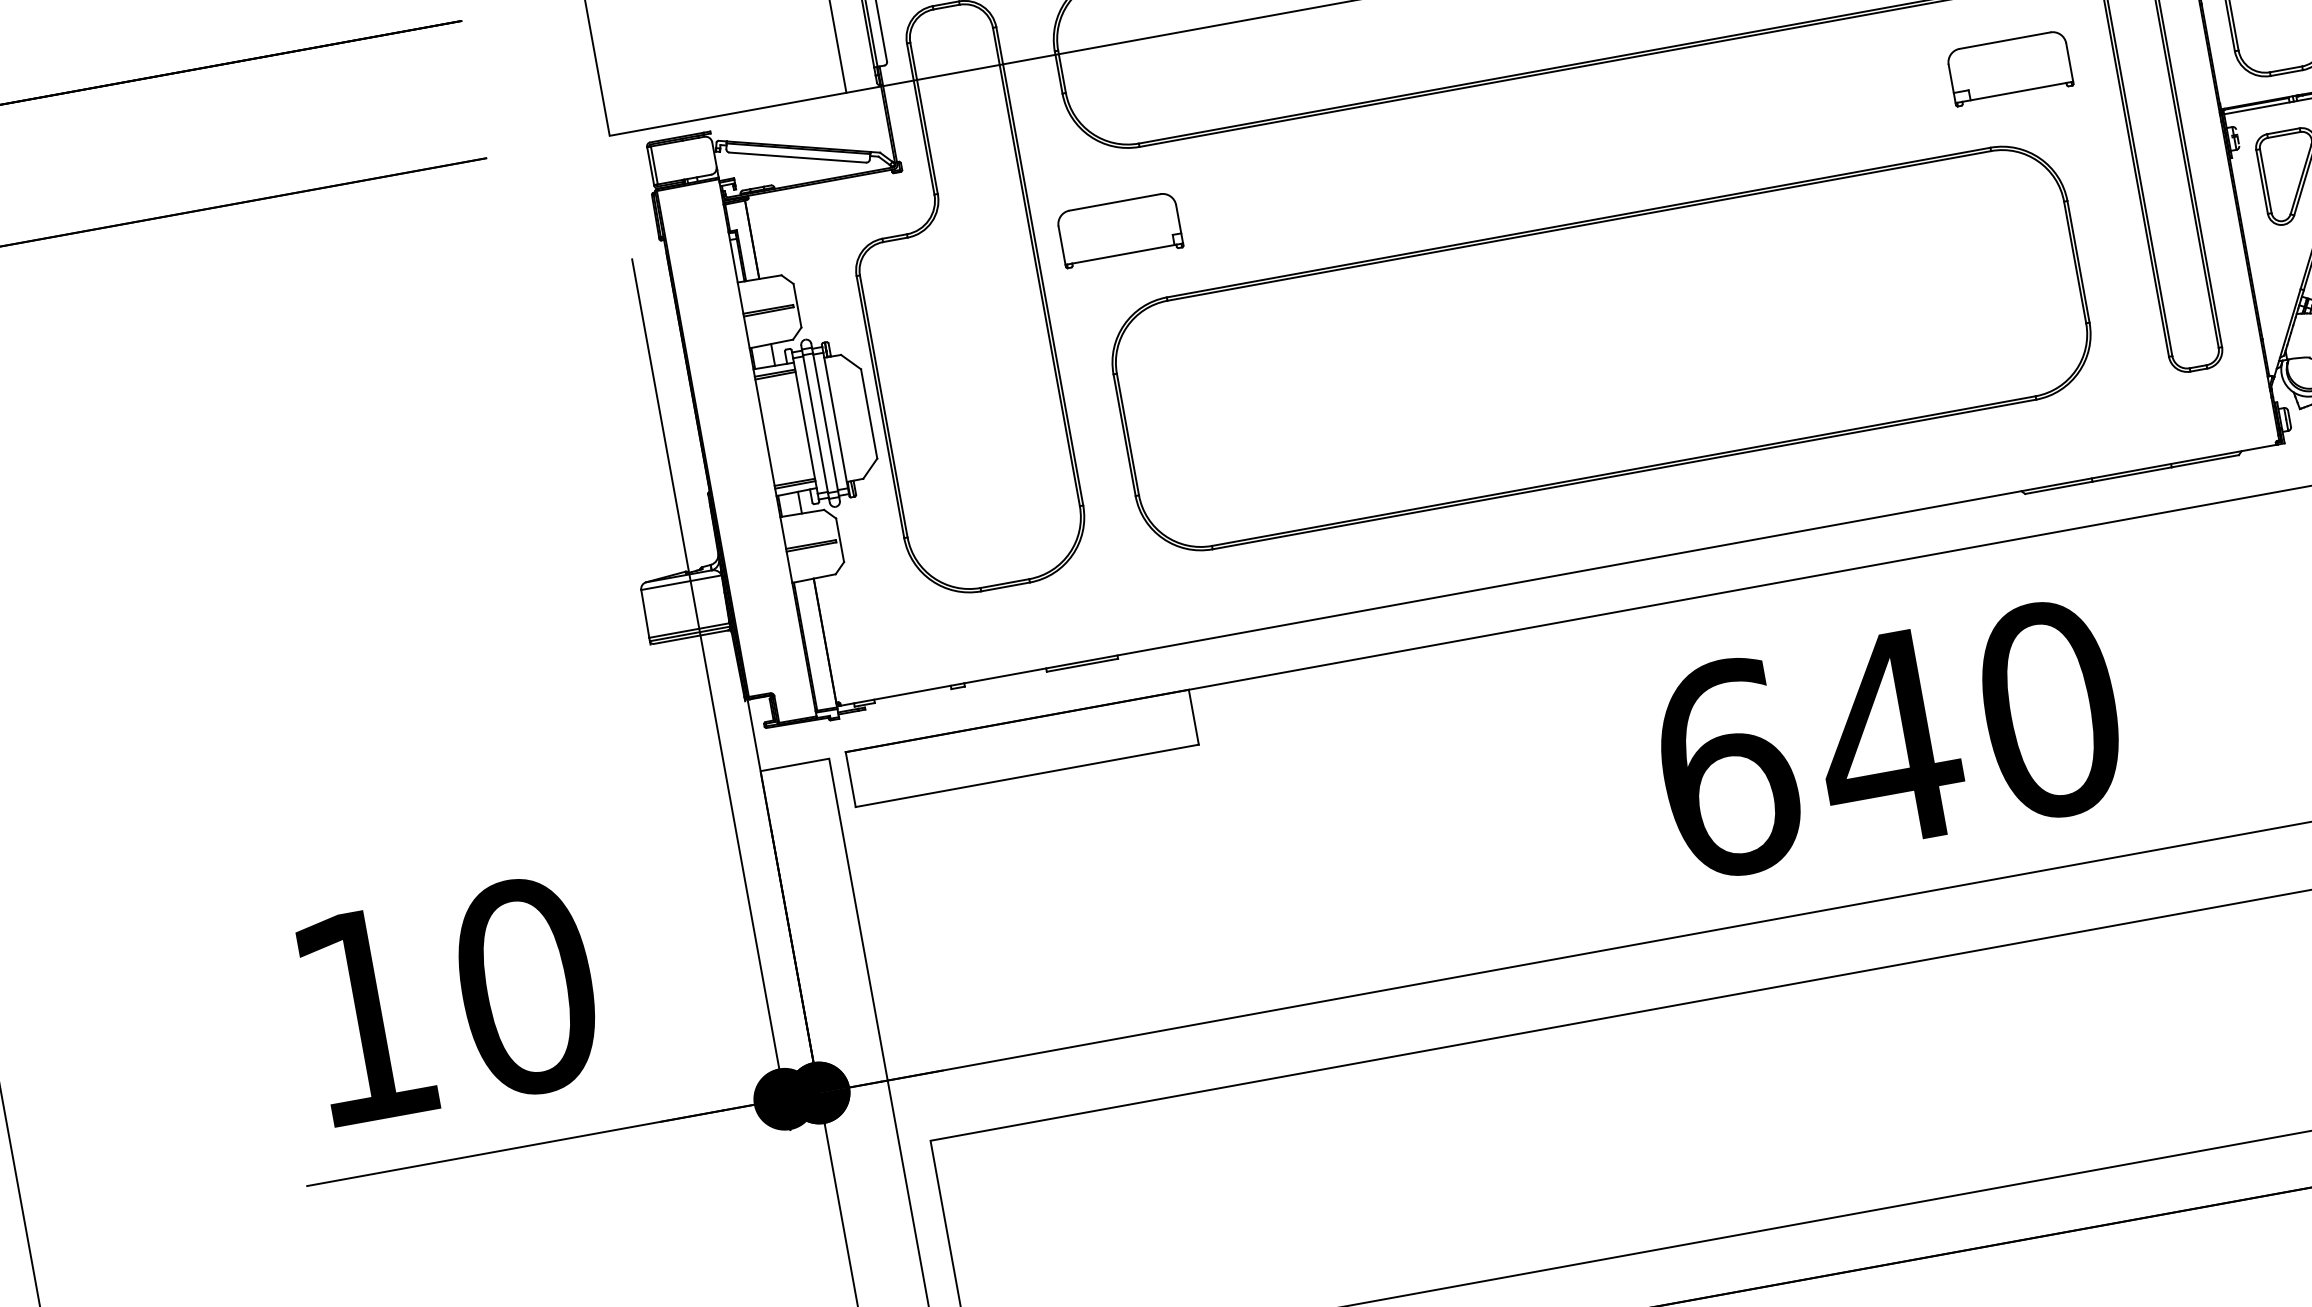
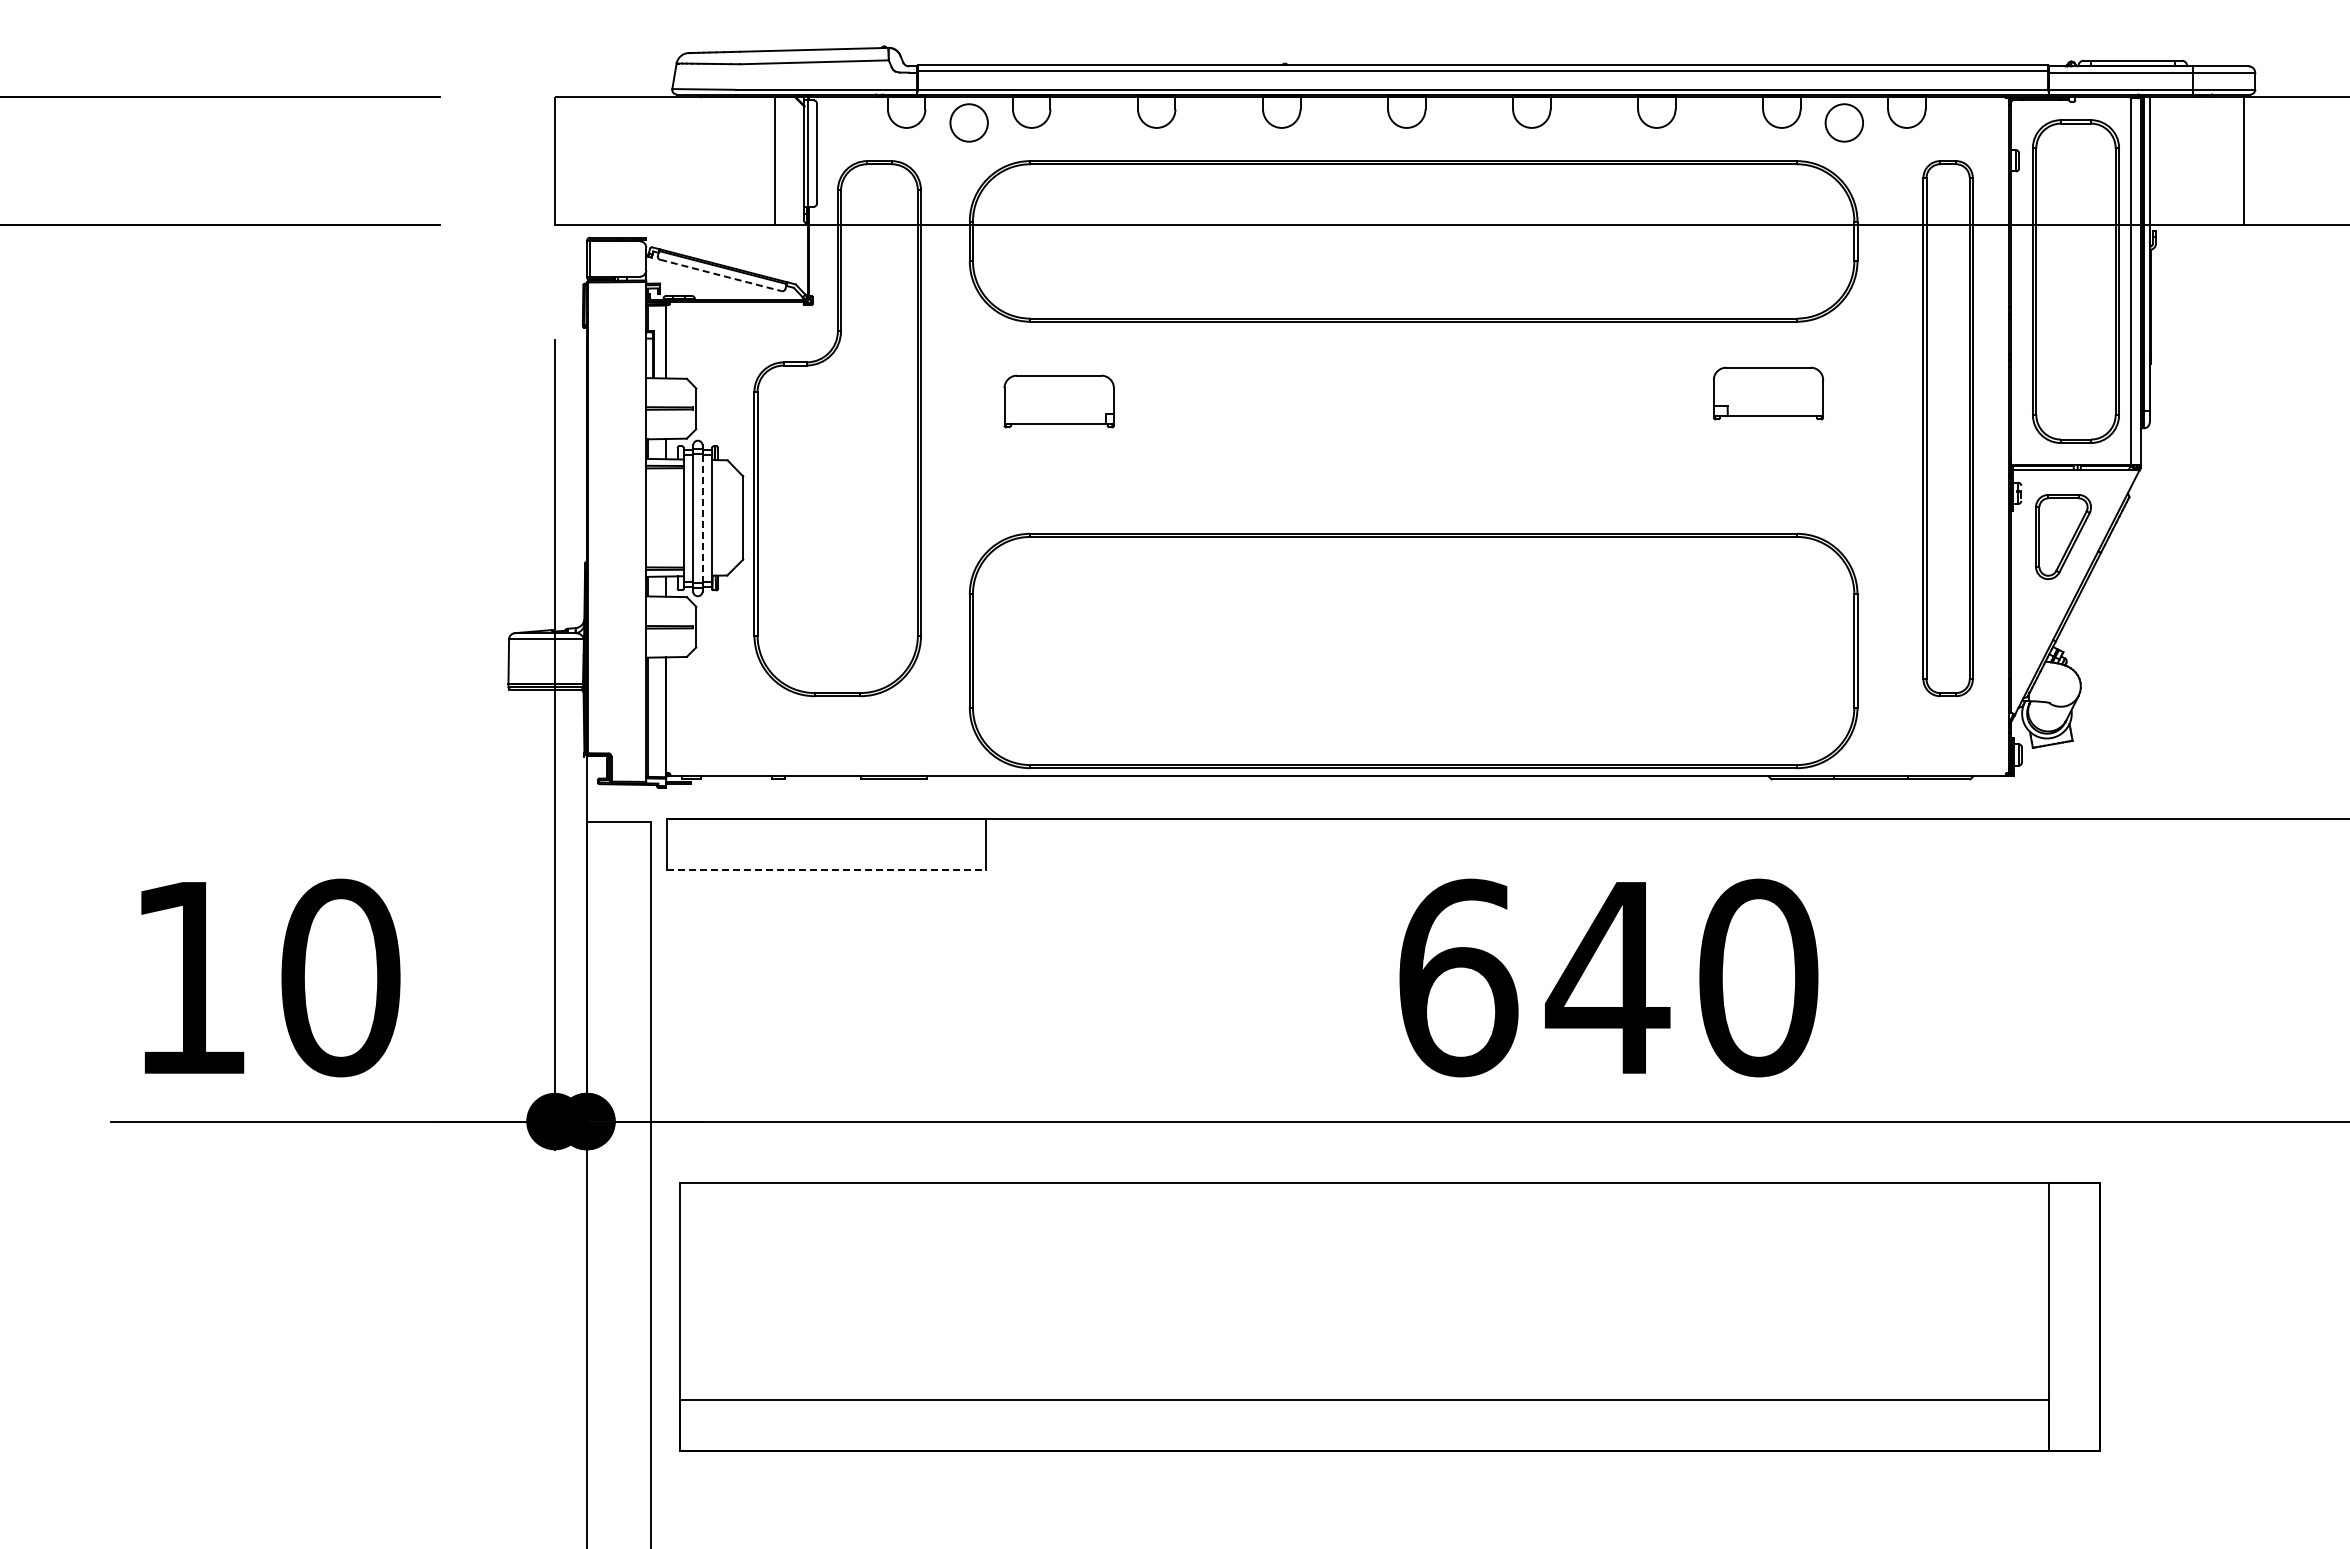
part: (2010, 68) -> (1768, 393), moved
line: (797, 157) -> (720, 275), solid -> dashed
part: (1119, 230) -> (1058, 401), moved
part: (1601, 348) -> (1413, 650), moved
line: (825, 421) -> (702, 517), solid -> dashed
line: (1027, 775) -> (826, 869), solid -> dashed

